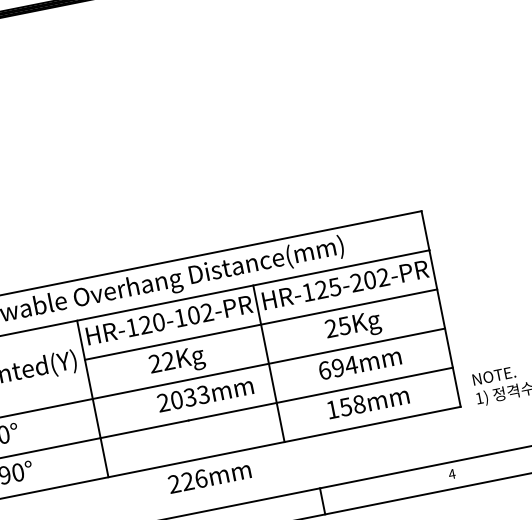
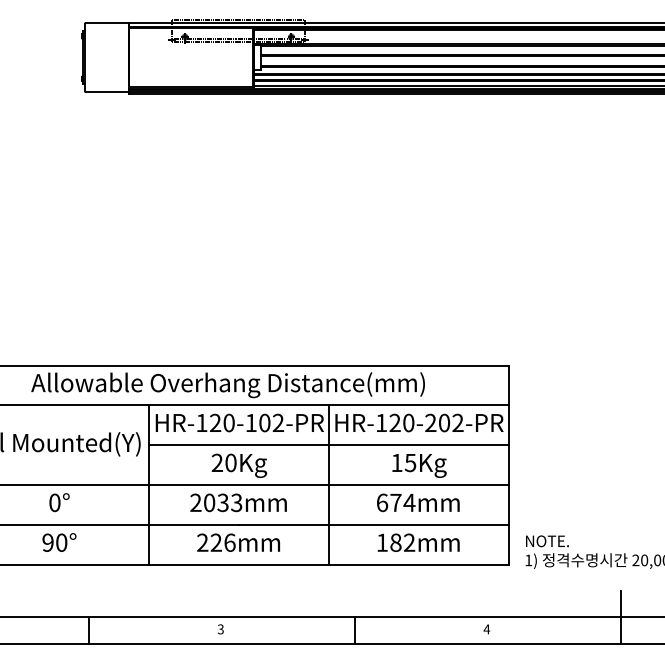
text: (334, 286) -> (408, 422), HR-125-202-PR -> HR-120-202-PR
text: (330, 328) -> (396, 462), 25Kg -> 15Kg
text: (167, 360) -> (230, 462), 22Kg -> 20Kg
text: (337, 367) -> (395, 502), 694mm -> 674mm
text: (205, 394) -> (238, 502), moved
text: (352, 405) -> (402, 542), 158mm -> 182mm
text: (209, 476) -> (238, 542), moved

